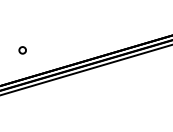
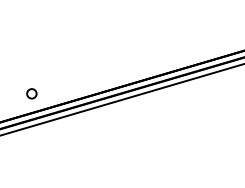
circle: (22, 50) -> (31, 93), moved

